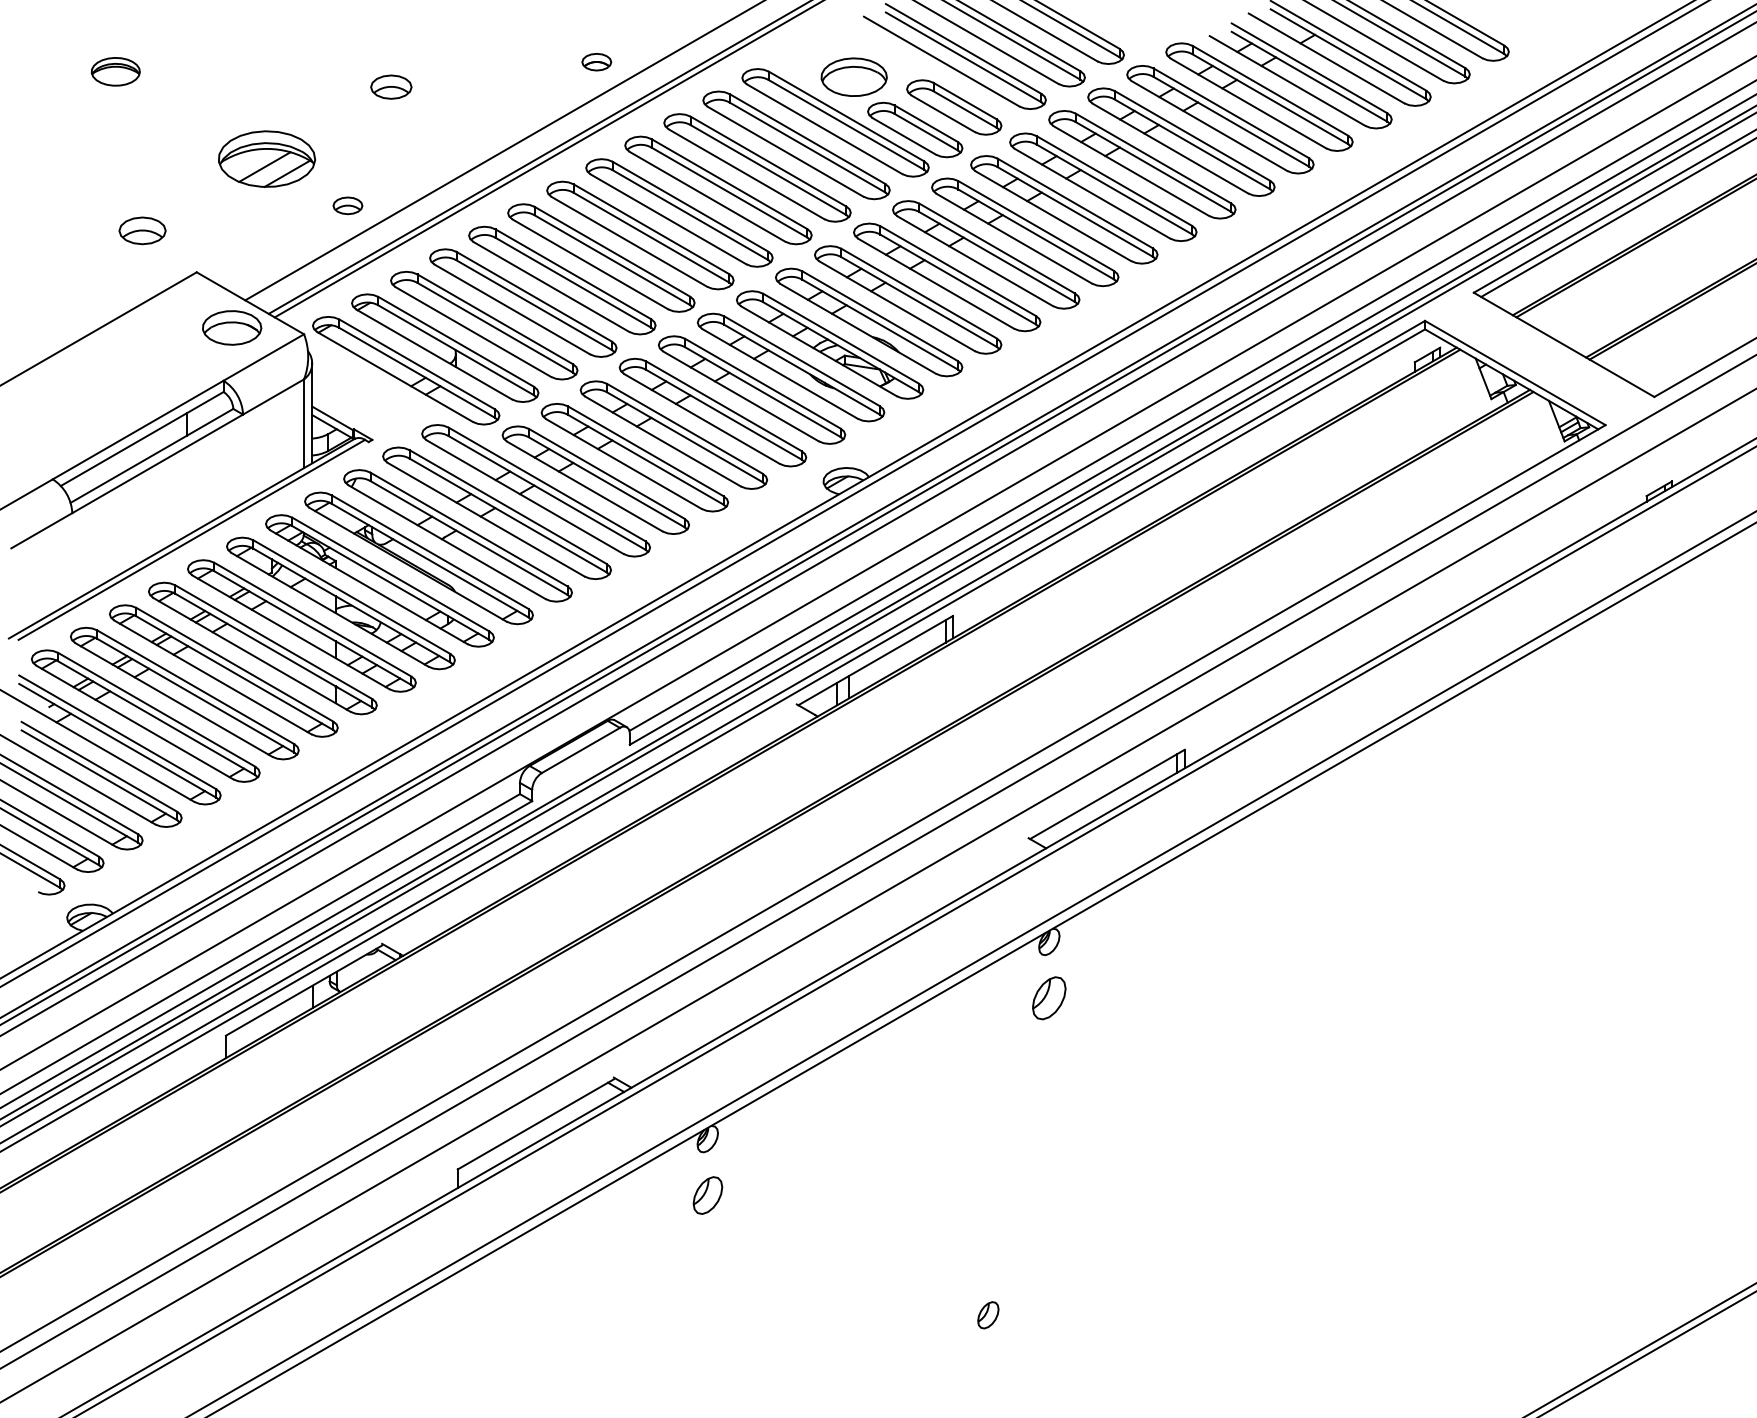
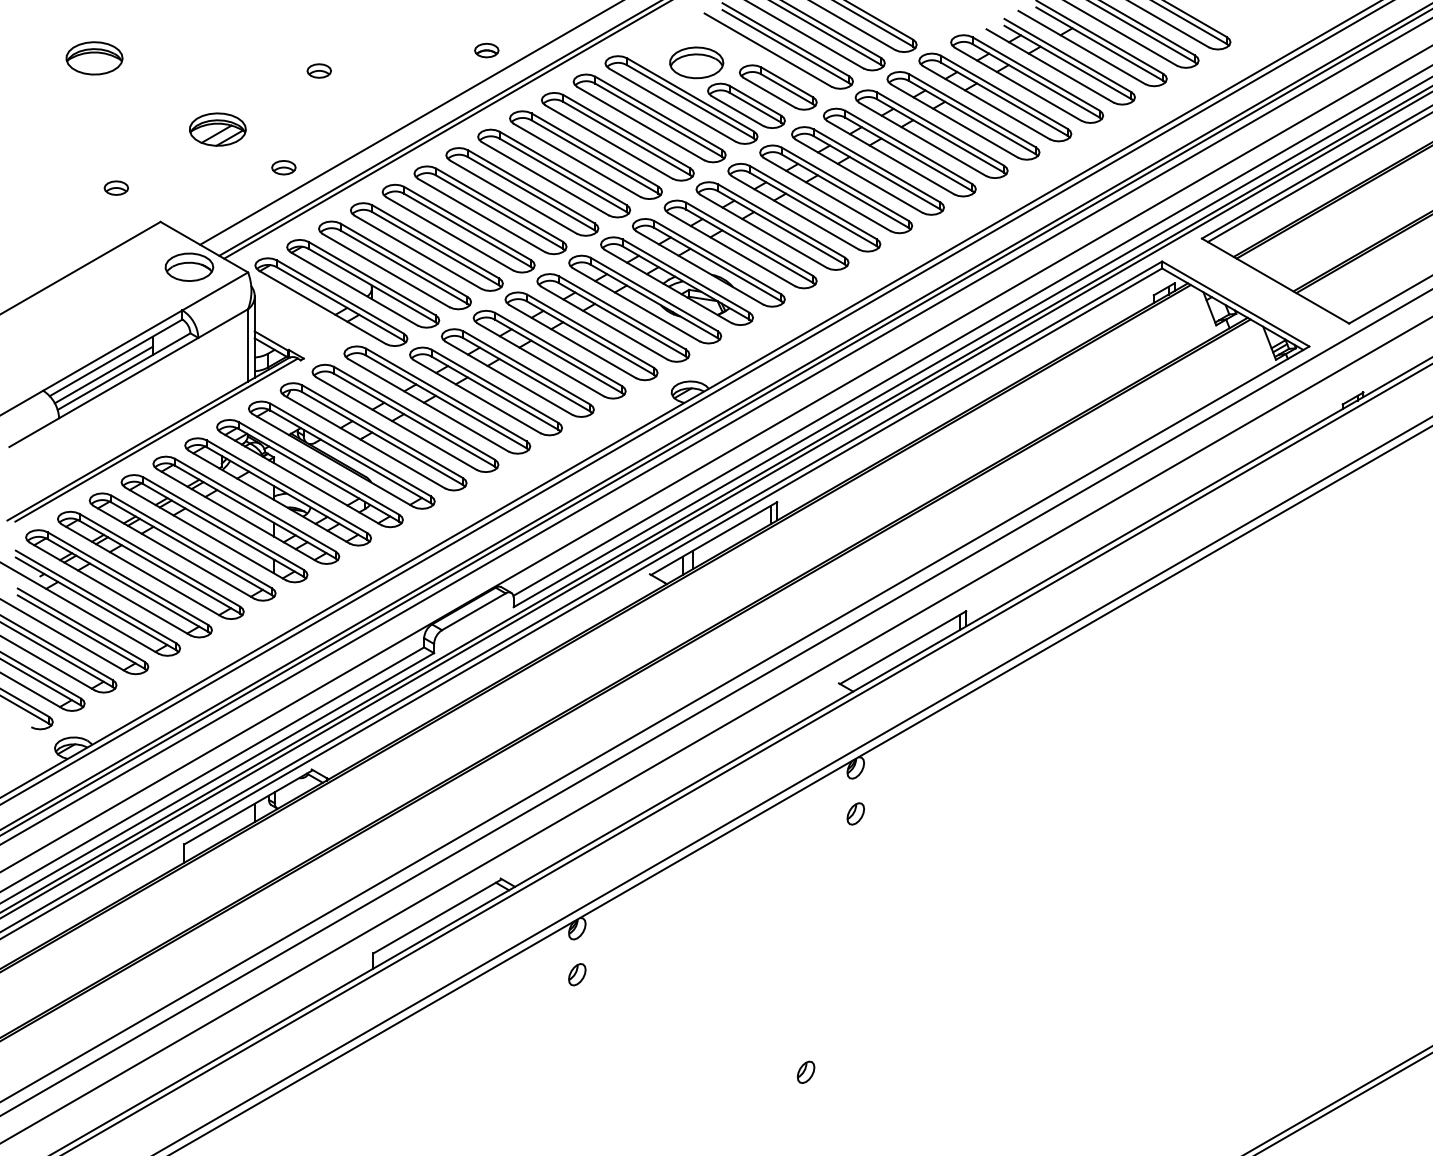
part: (115, 71) -> (94, 58), size x1.43
part: (391, 87) -> (319, 71), size x0.71
part: (266, 158) -> (217, 129), size x0.71
part: (142, 230) -> (116, 187), size x0.62
line: (126, 459) -> (103, 374), added
part: (1049, 998) -> (855, 814), size x0.62
part: (707, 1195) -> (577, 974), size x0.71

